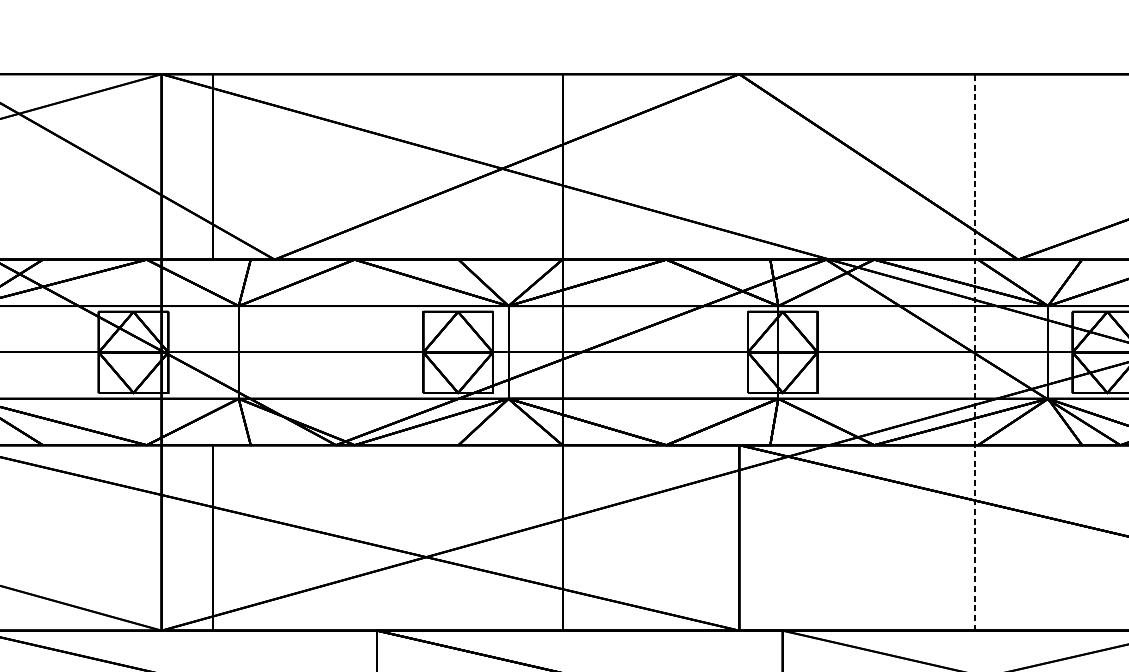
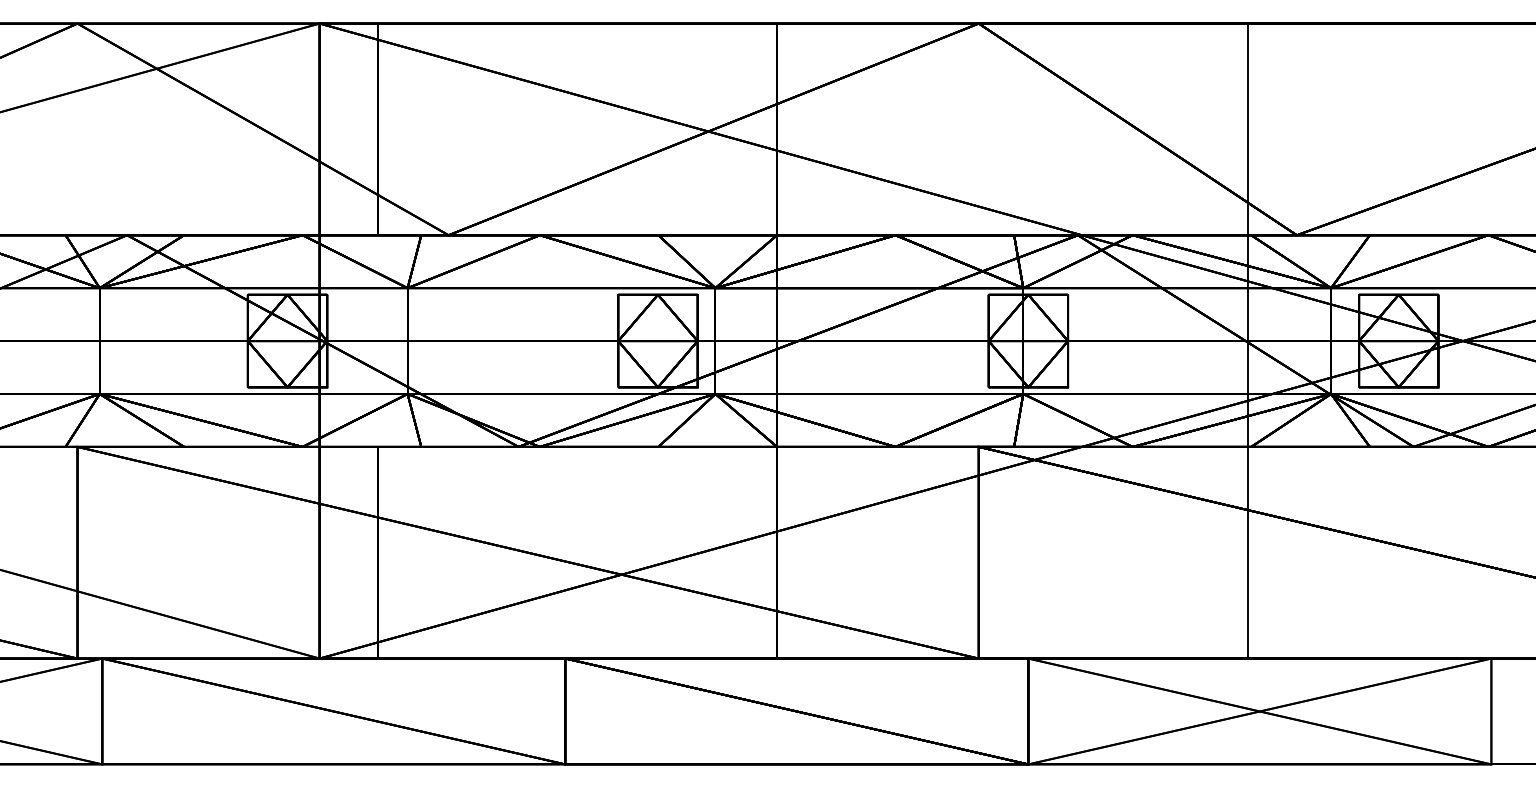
line: (974, 351) -> (1247, 340), dashed -> solid

